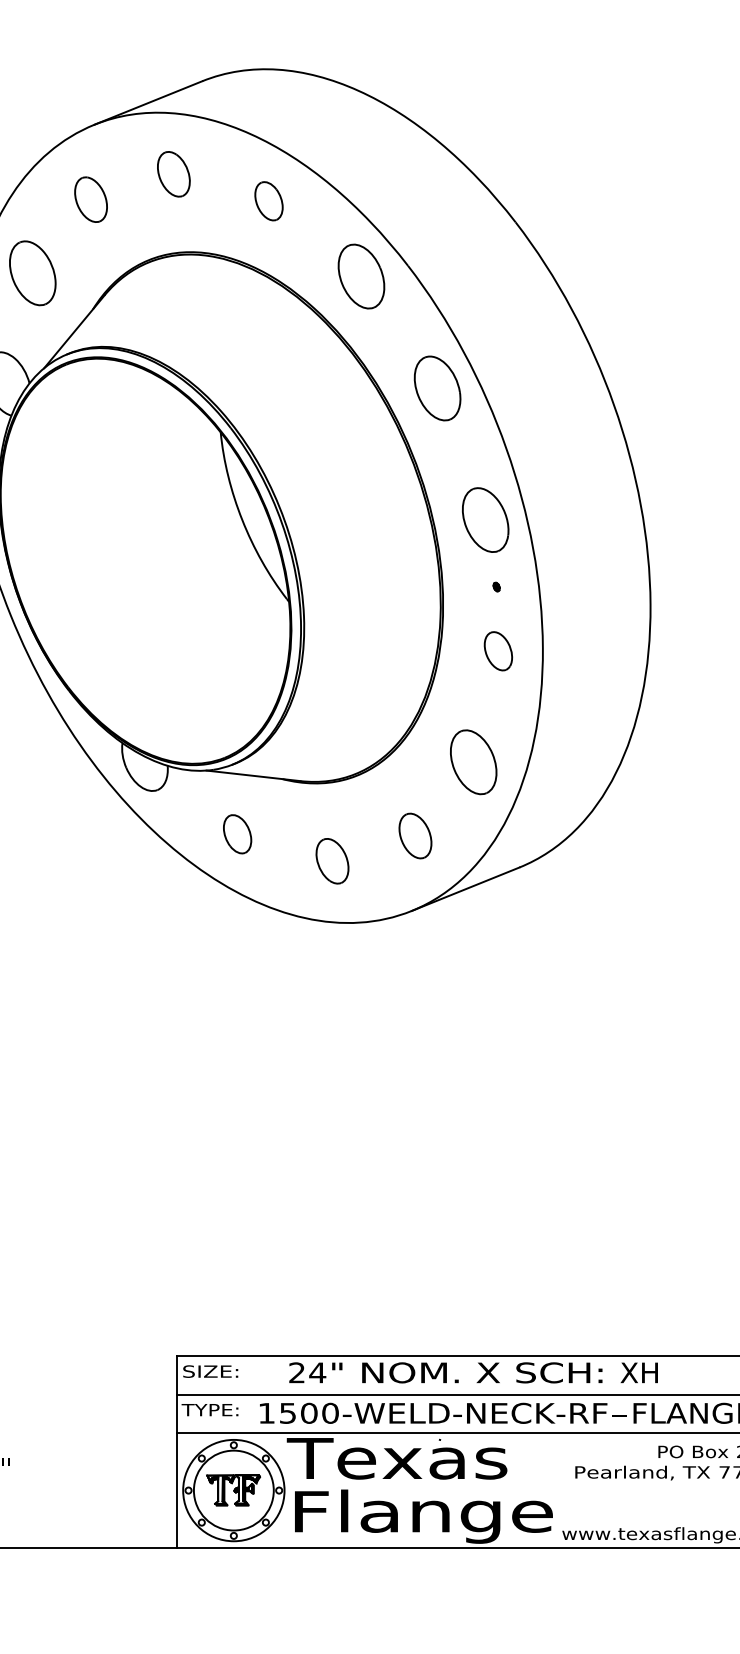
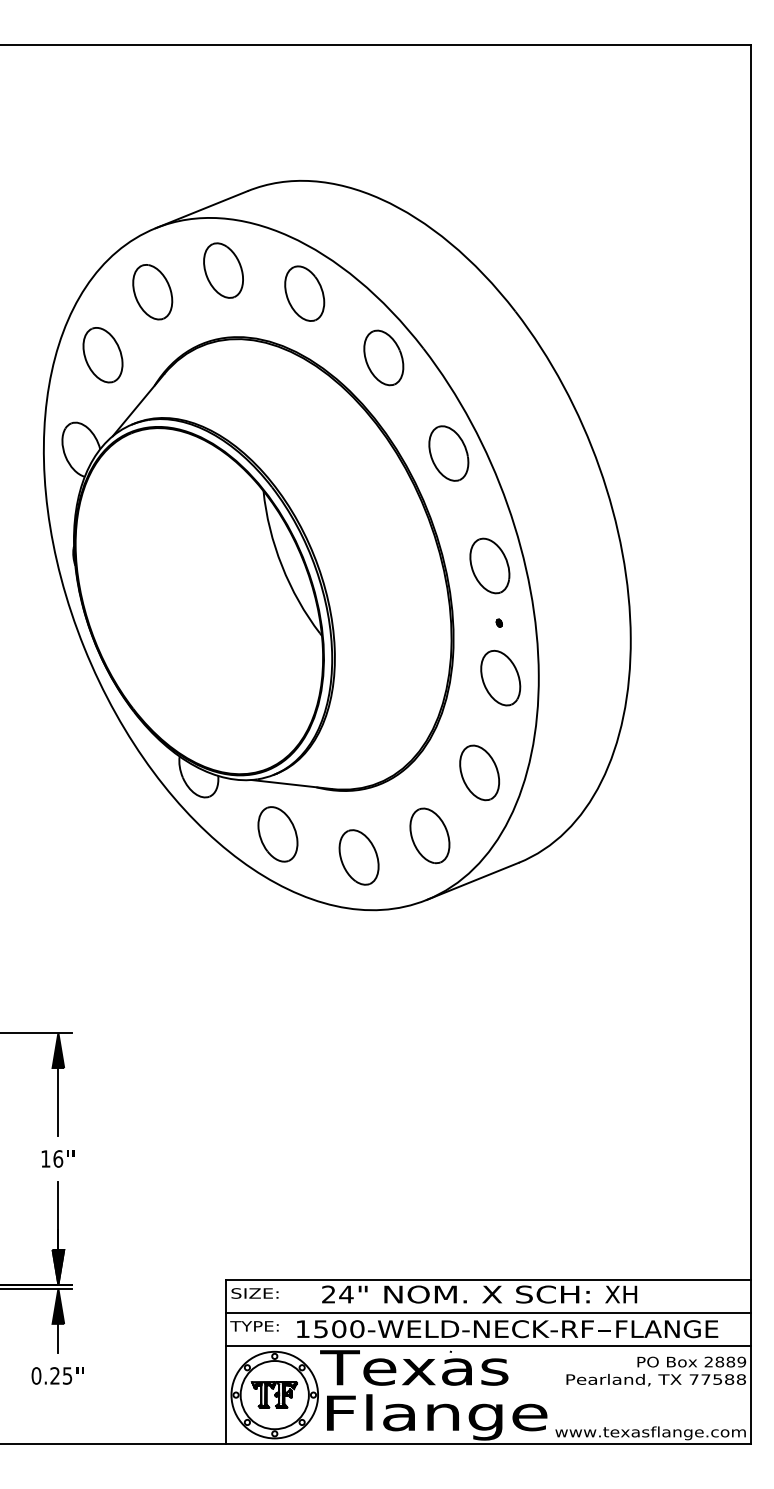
part: (173, 174) -> (223, 270), size x1.43
part: (90, 199) -> (152, 292), size x1.43
part: (268, 201) -> (304, 293), size x1.67
part: (498, 650) -> (500, 677), size x1.67
part: (237, 834) -> (277, 834), size x1.67
part: (414, 835) -> (429, 835), size x1.43
part: (331, 861) -> (358, 857), size x1.43

